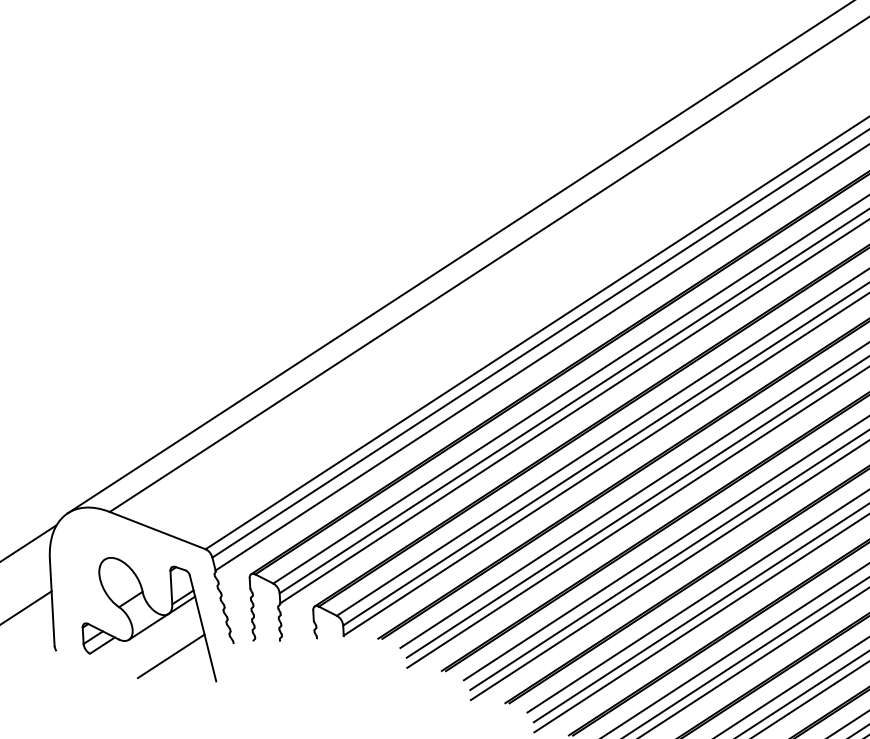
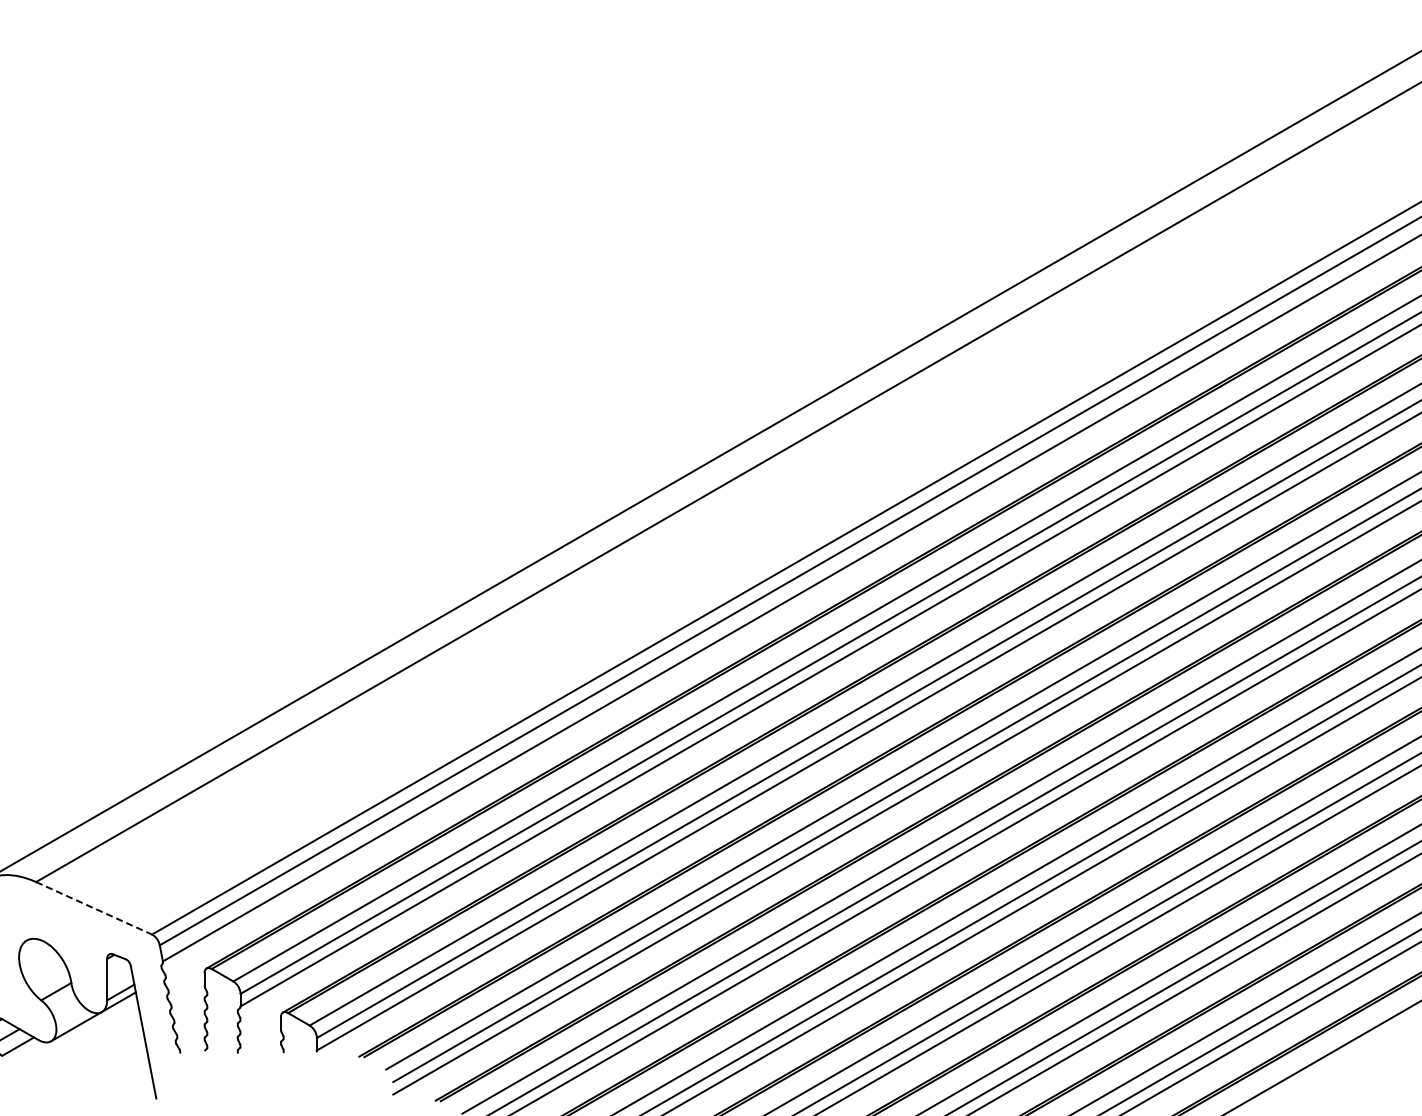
line: (158, 530) -> (94, 908), solid -> dashed
line: (171, 656) -> (102, 1064), removed

